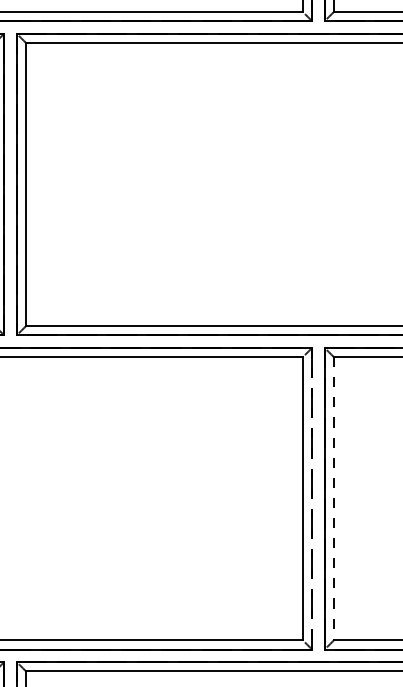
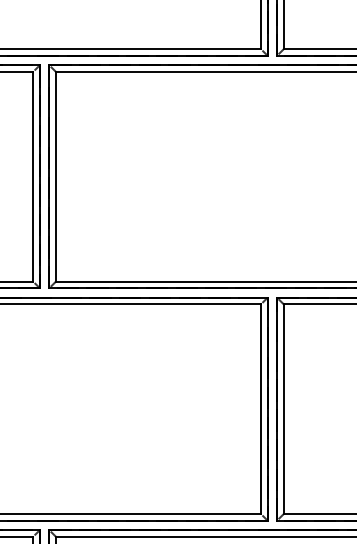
line: (311, 499) -> (267, 409), dashed -> solid
line: (333, 499) -> (283, 409), dashed -> solid

